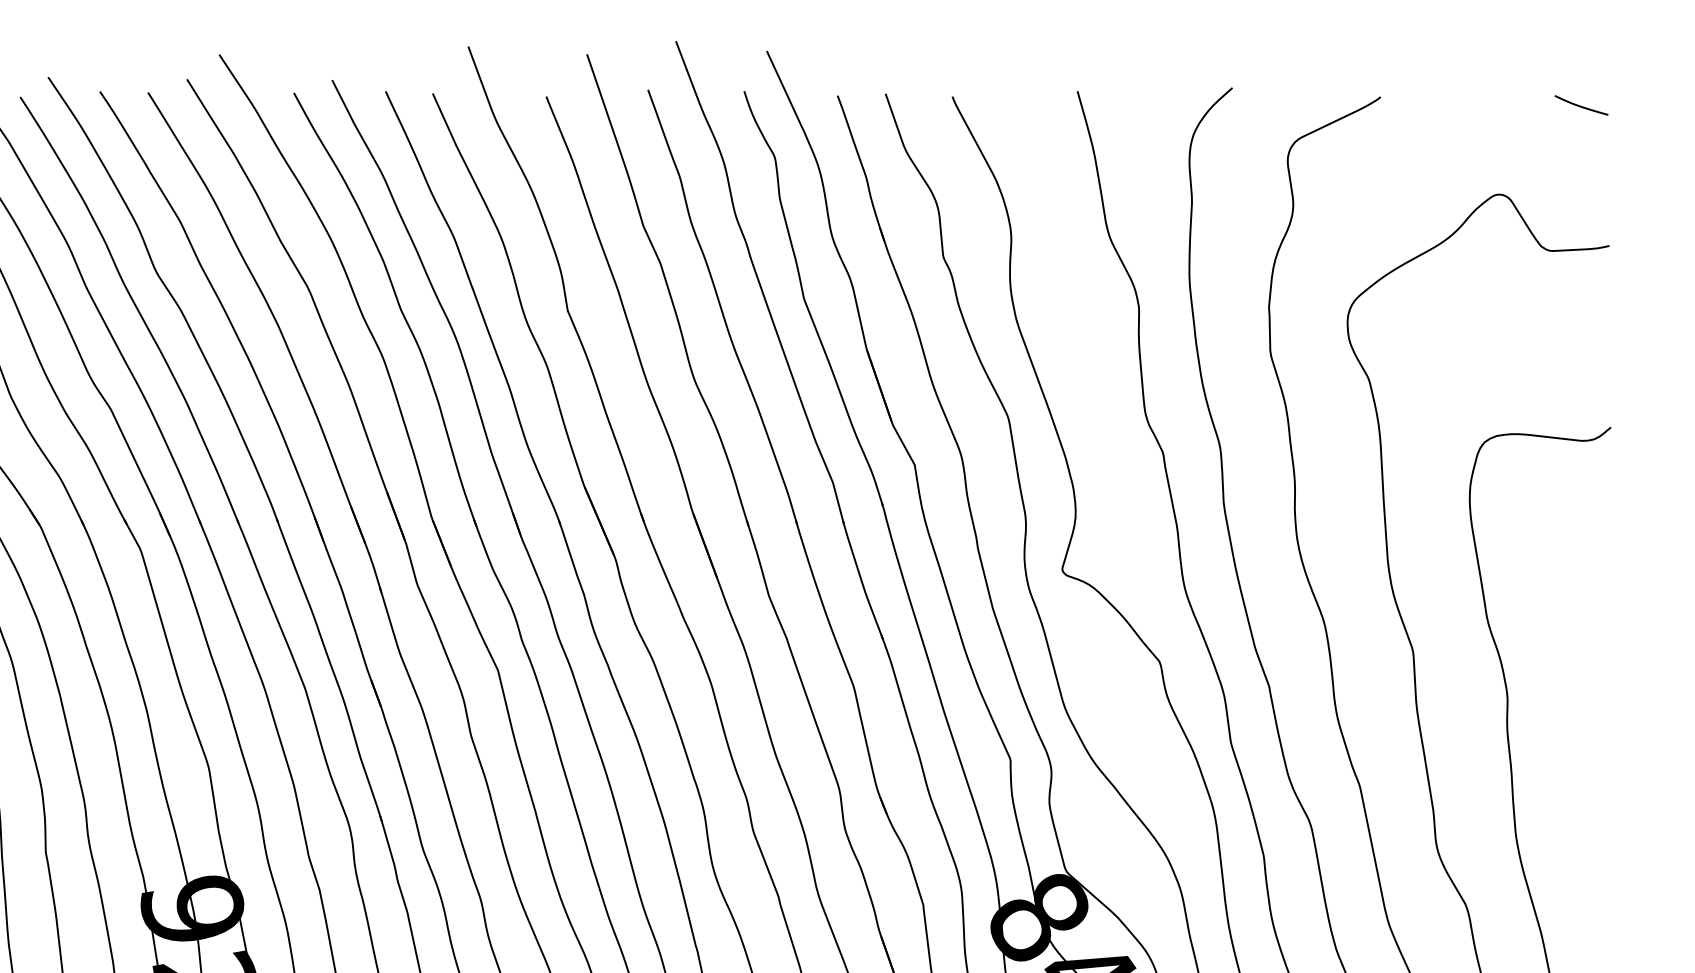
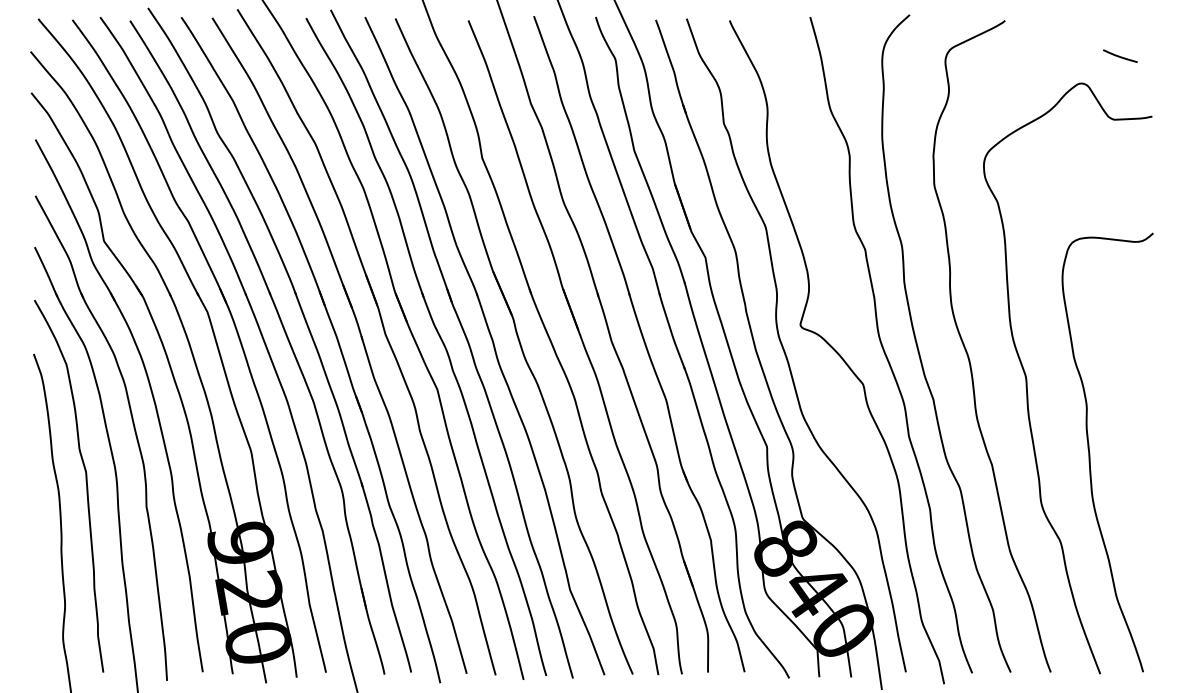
line: (1580, 104) -> (1119, 55), moved

